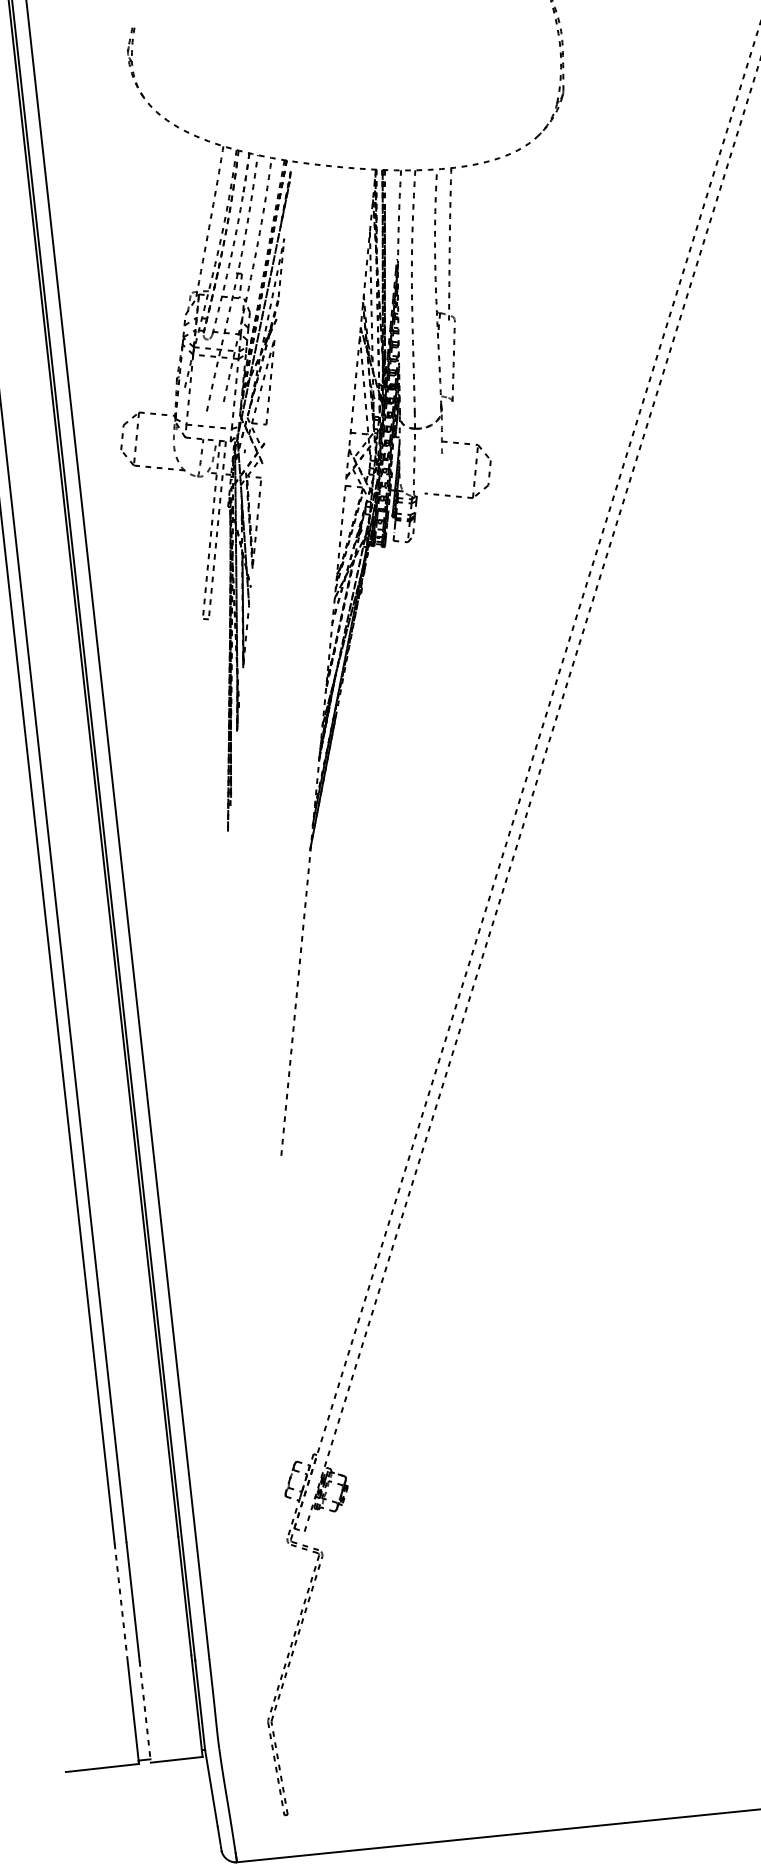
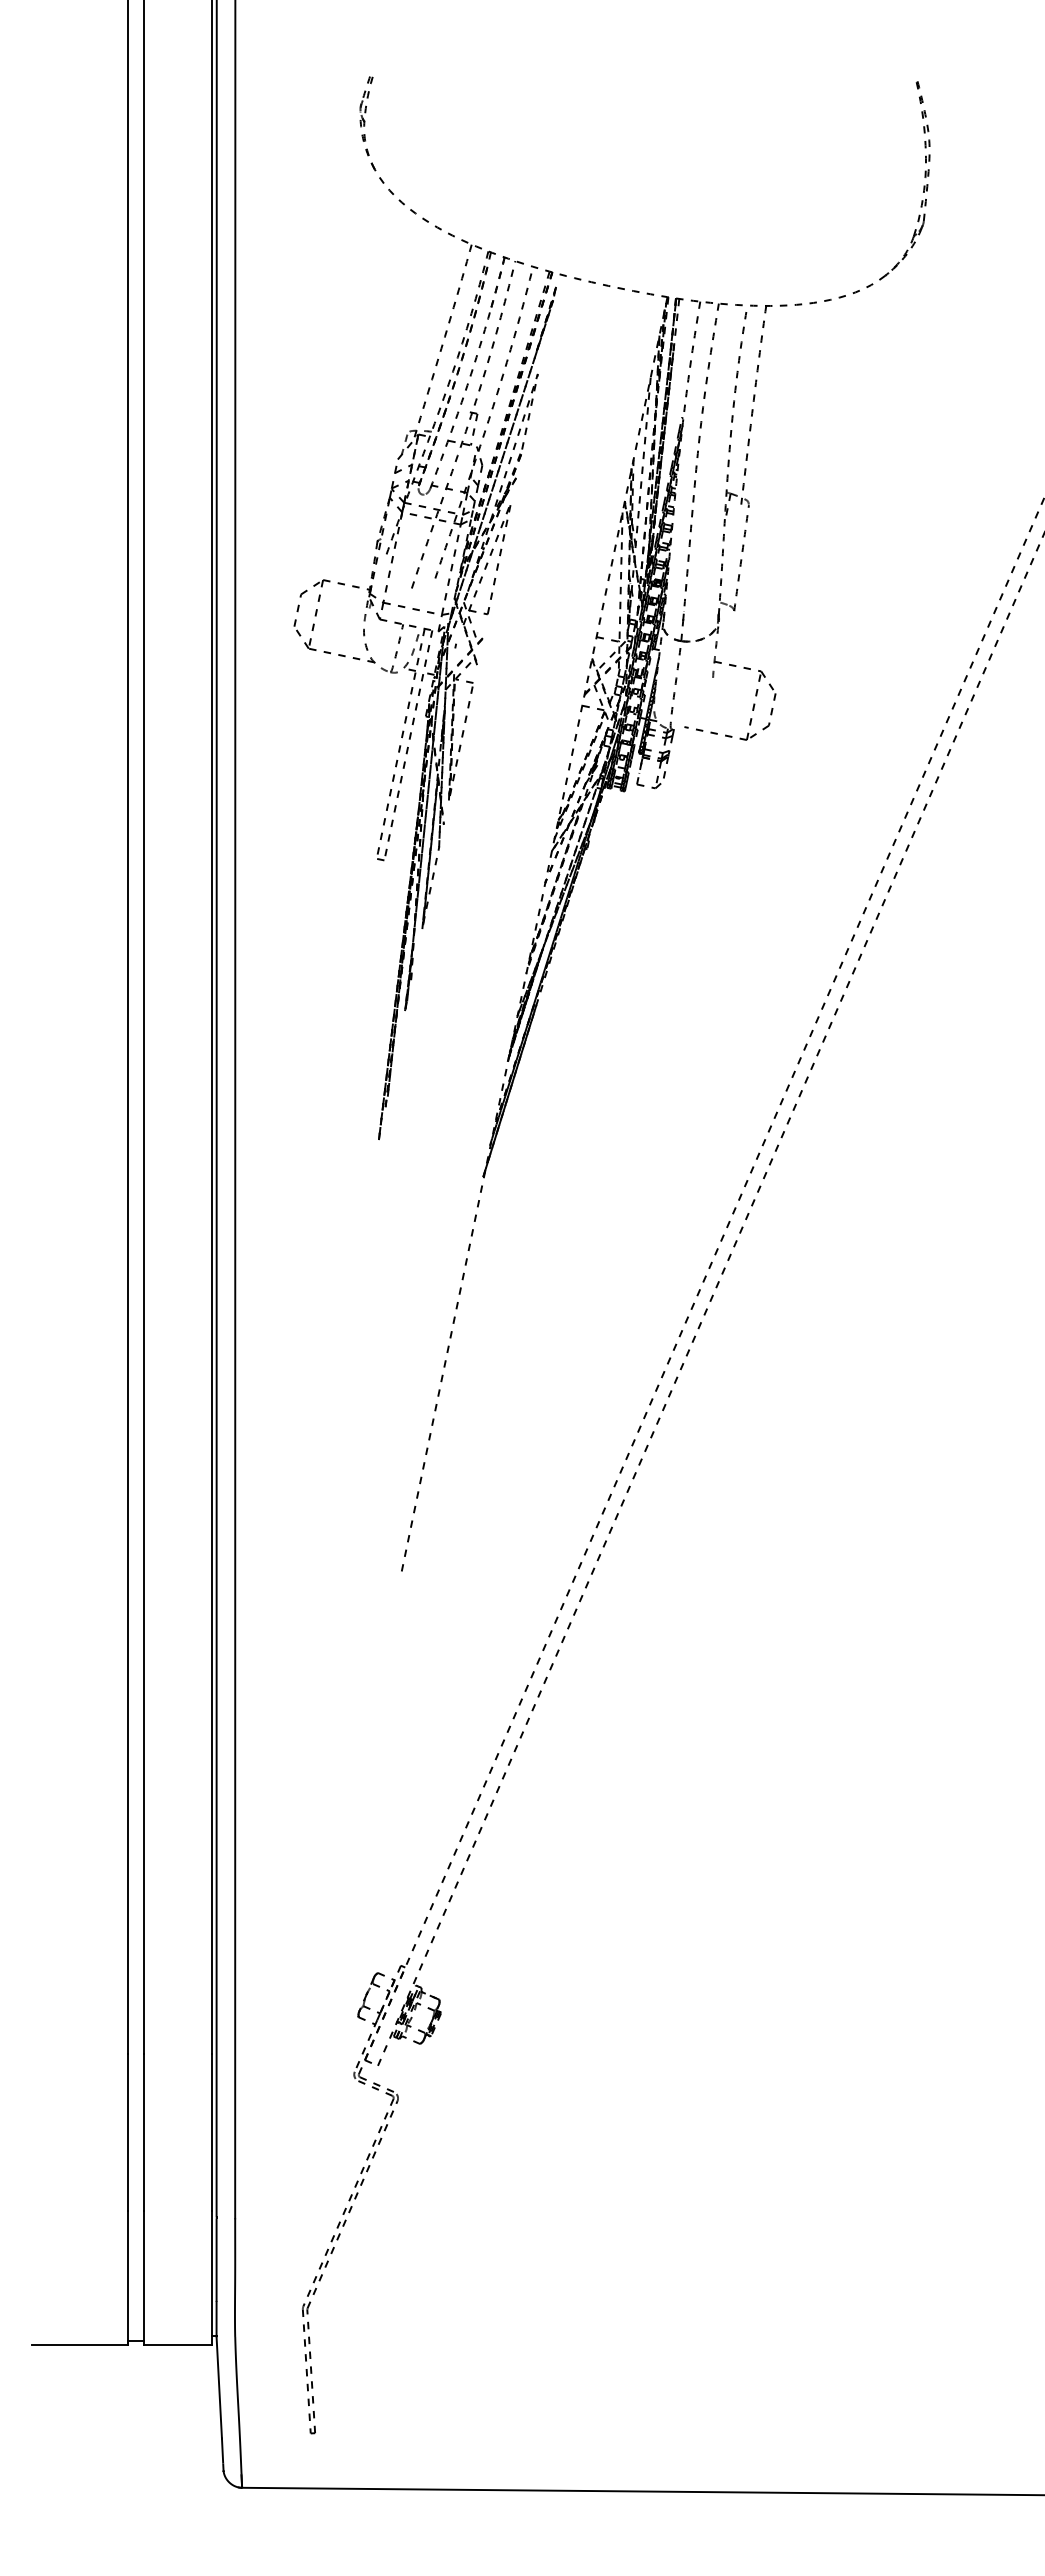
line: (121, 1602) -> (128, 2132), dashed -> solid
line: (145, 1712) -> (143, 2278), dashed -> solid

